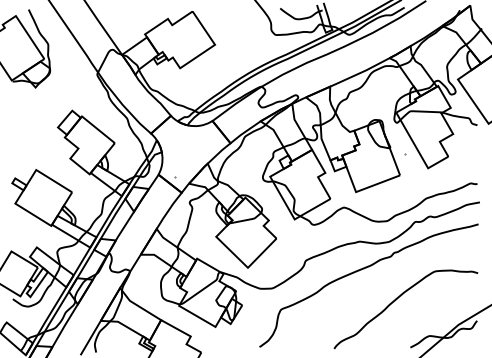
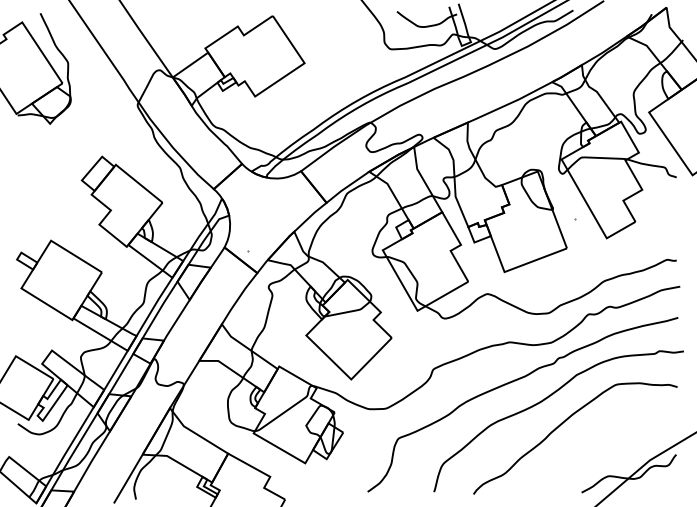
curve: (383, 283) -> (543, 401), added

